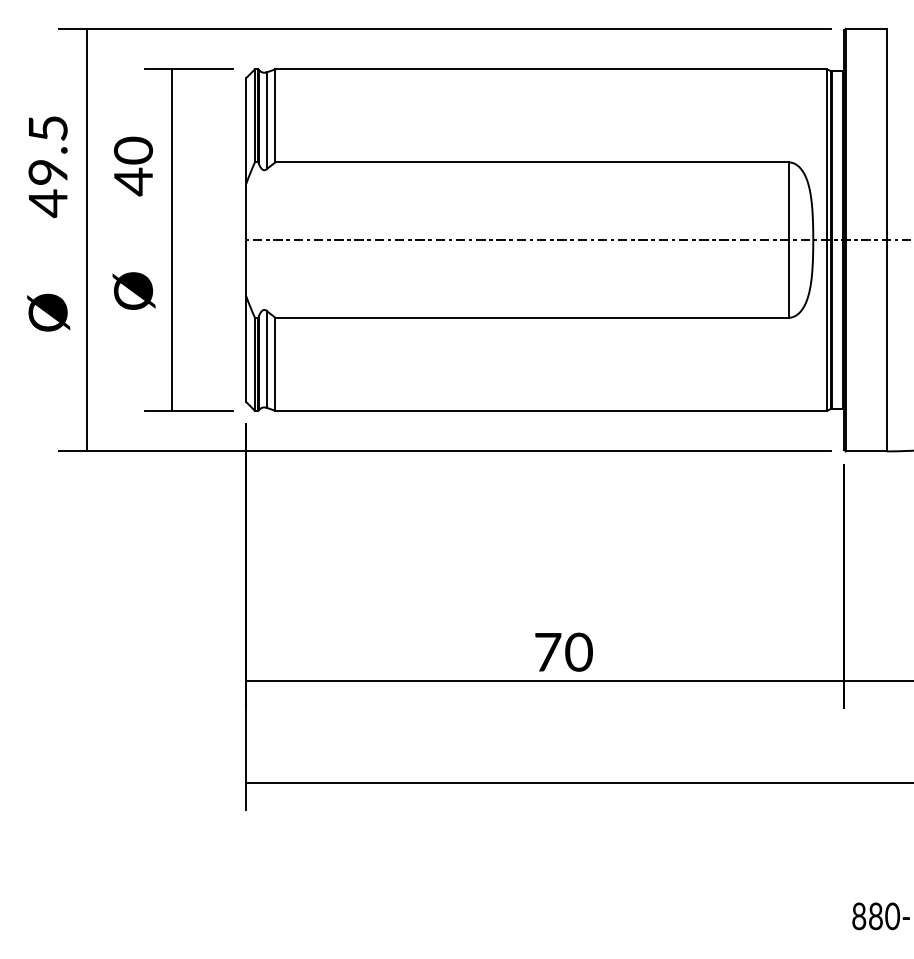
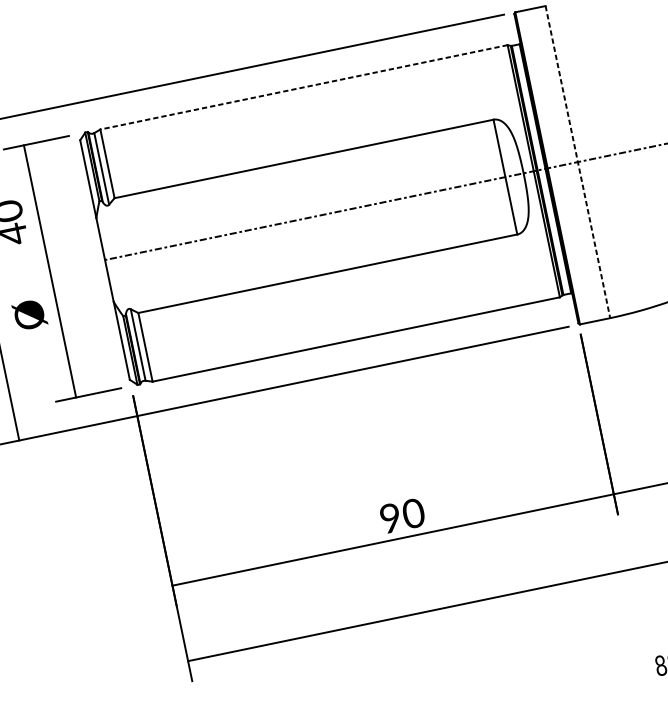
line: (551, 69) -> (304, 87), solid -> dashed
line: (886, 240) -> (577, 162), solid -> dashed
text: (548, 651) -> (391, 517), 70 -> 90

